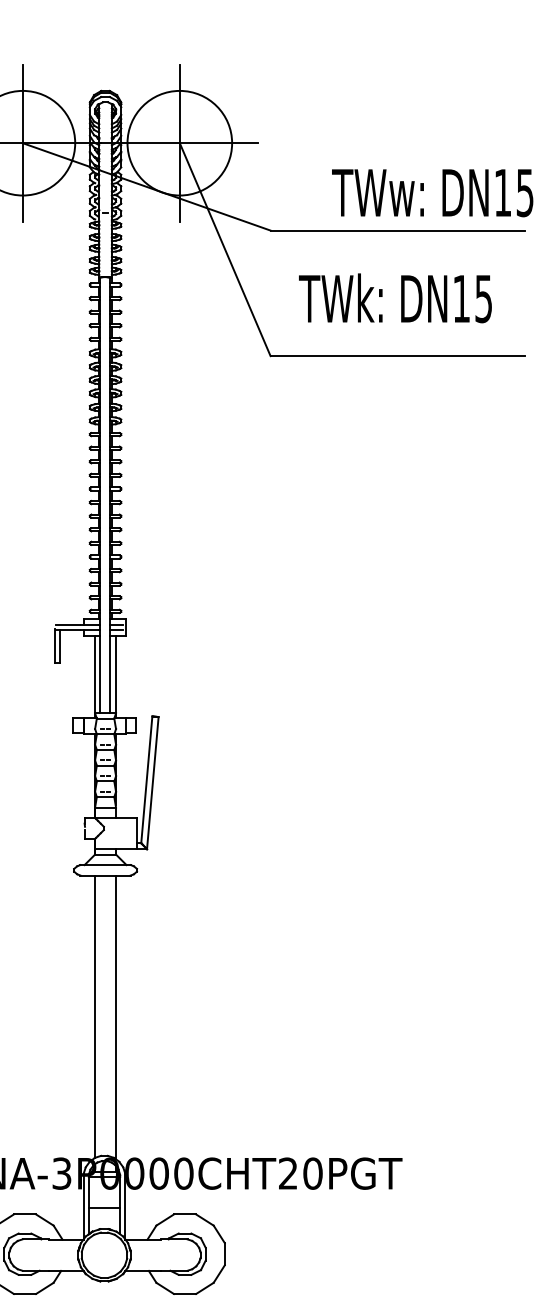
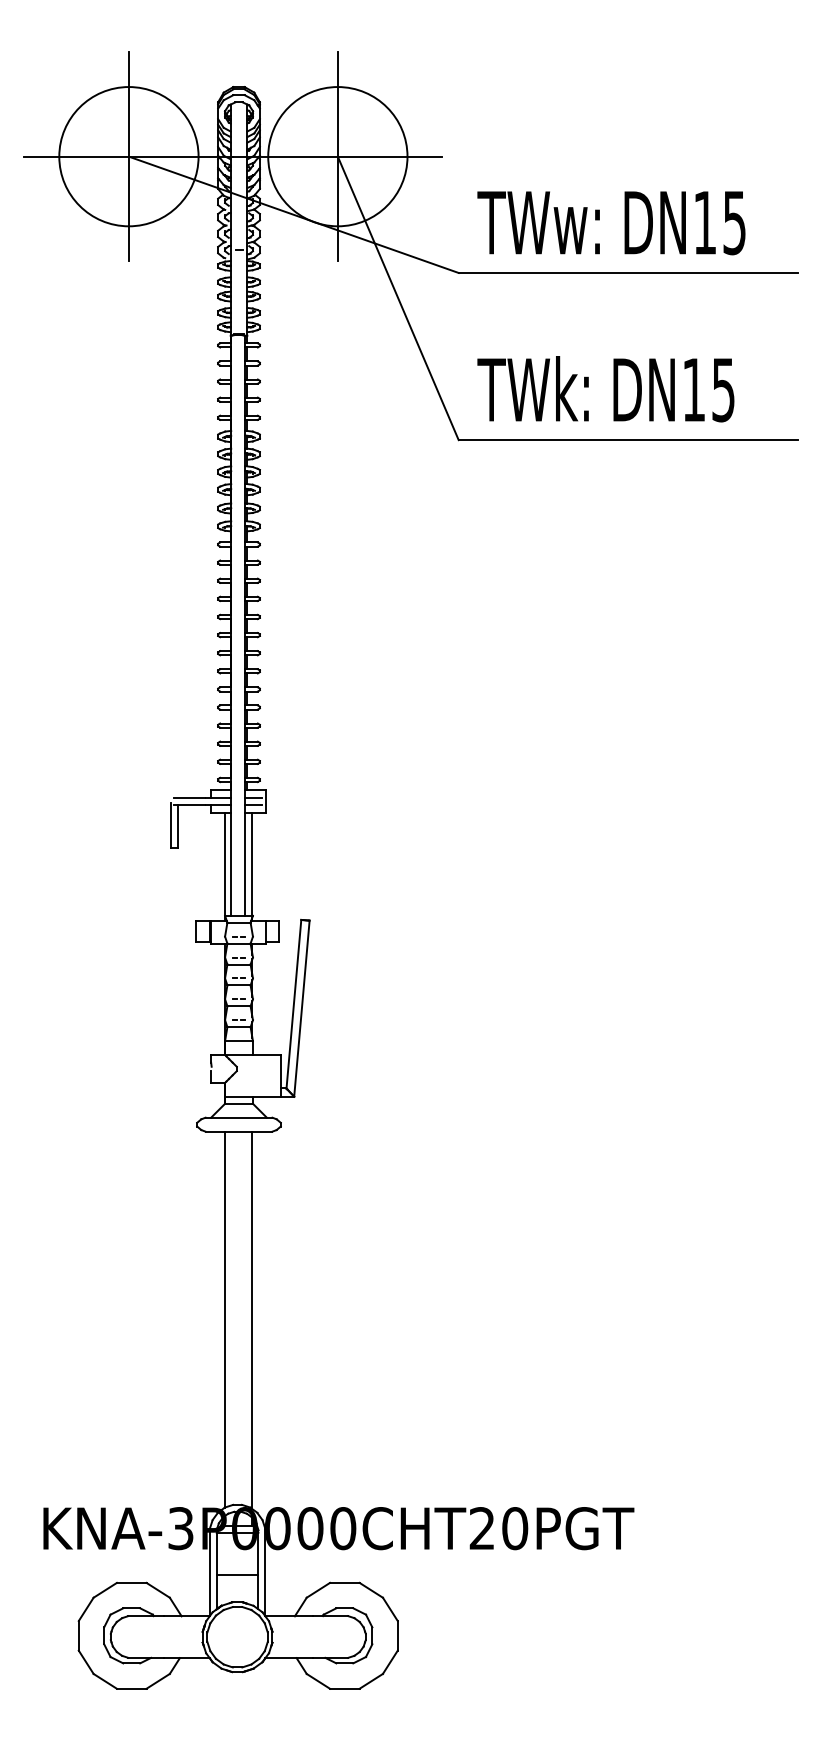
text: (432, 193) -> (611, 223), moved
text: (395, 298) -> (605, 389), moved

